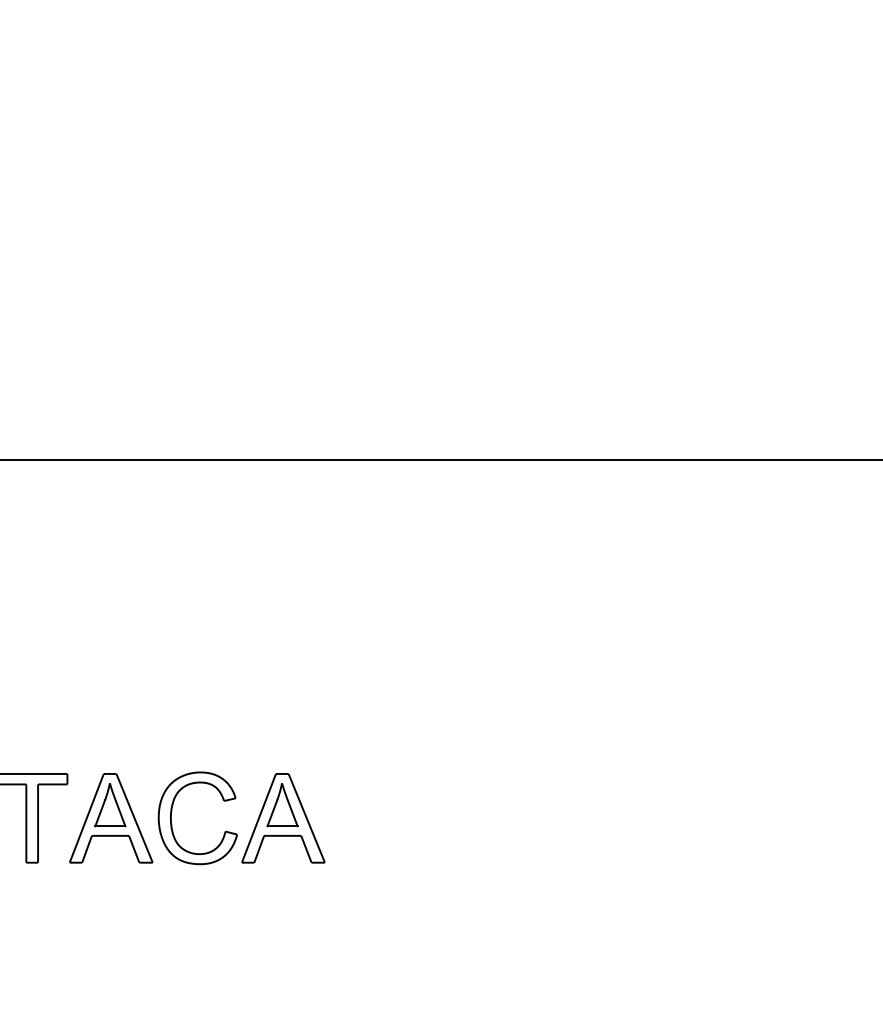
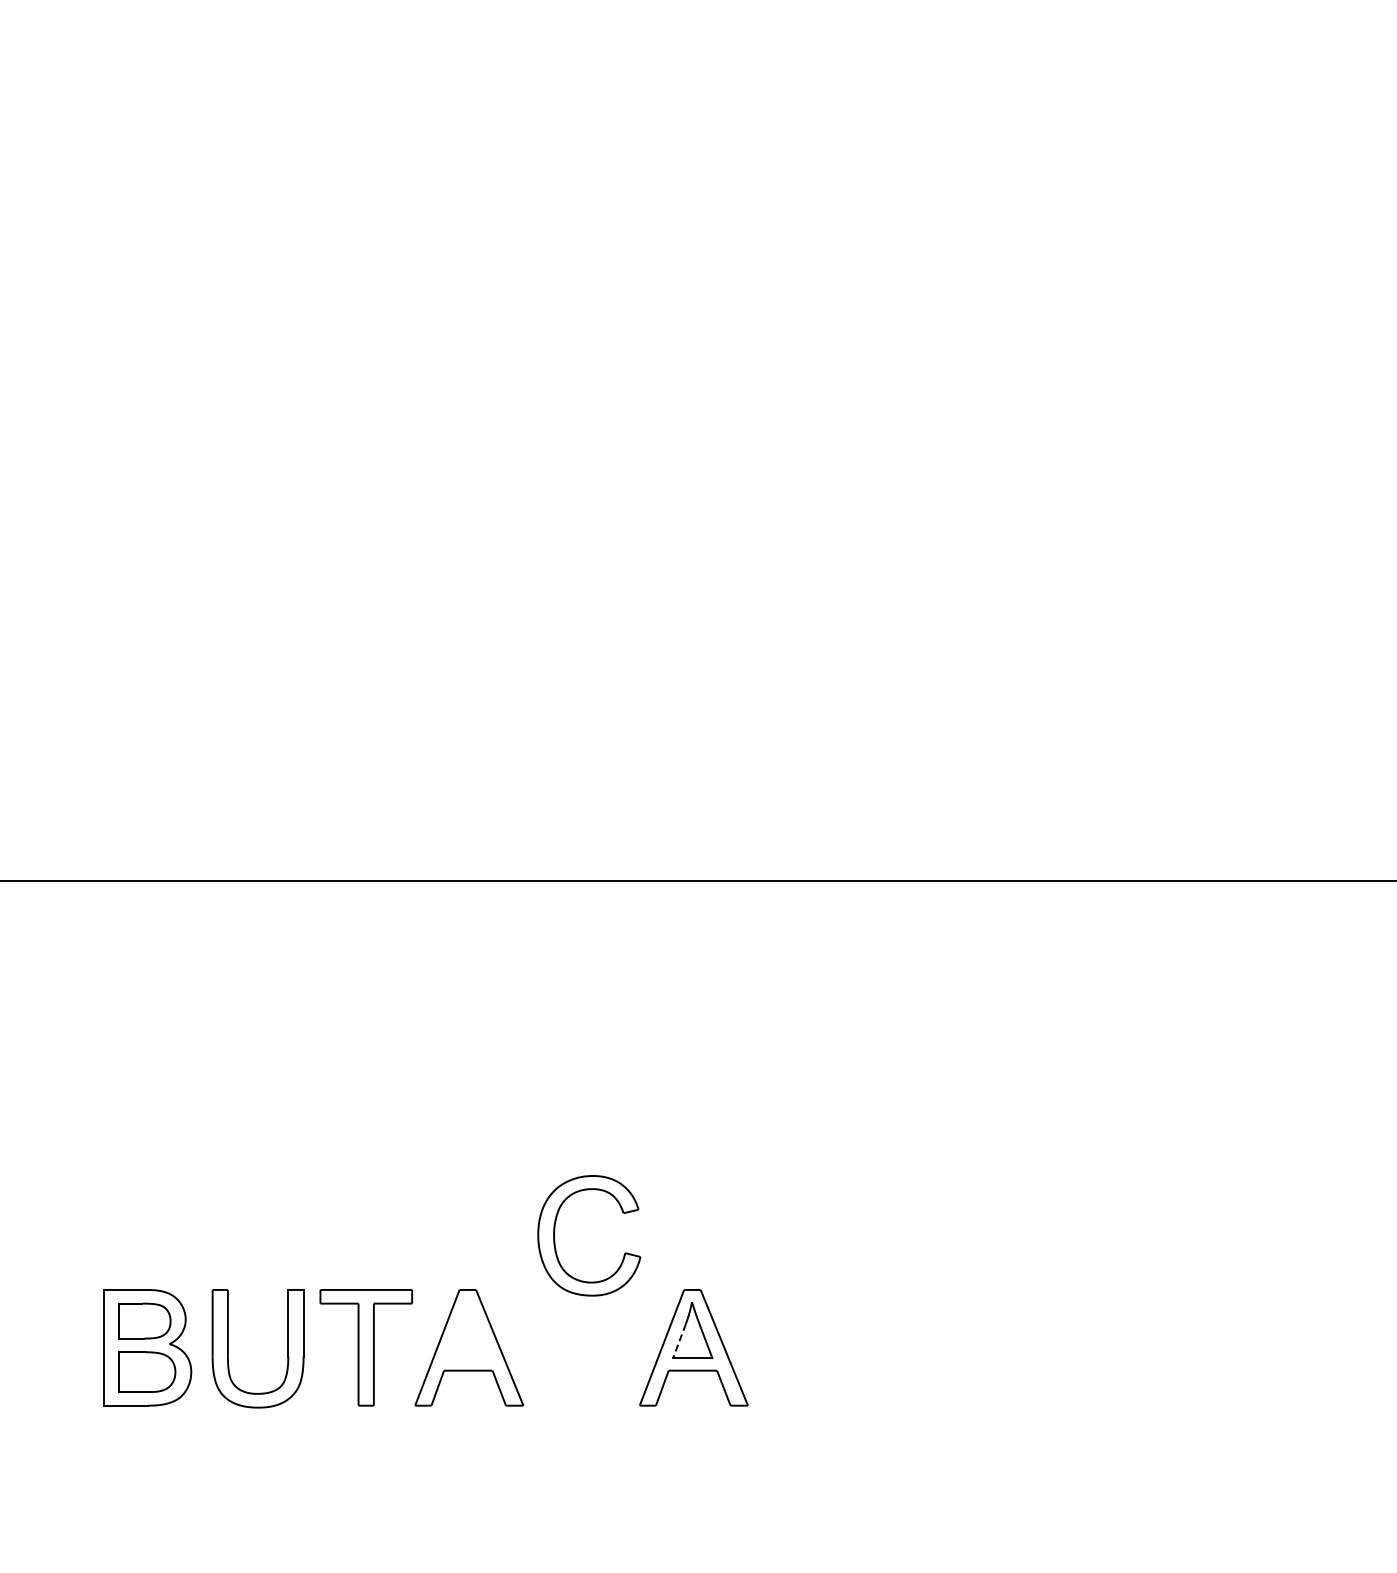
part: (109, 805) -> (467, 1330), removed
line: (272, 813) -> (679, 1341), solid -> dashed
part: (171, 821) -> (555, 1239), moved

